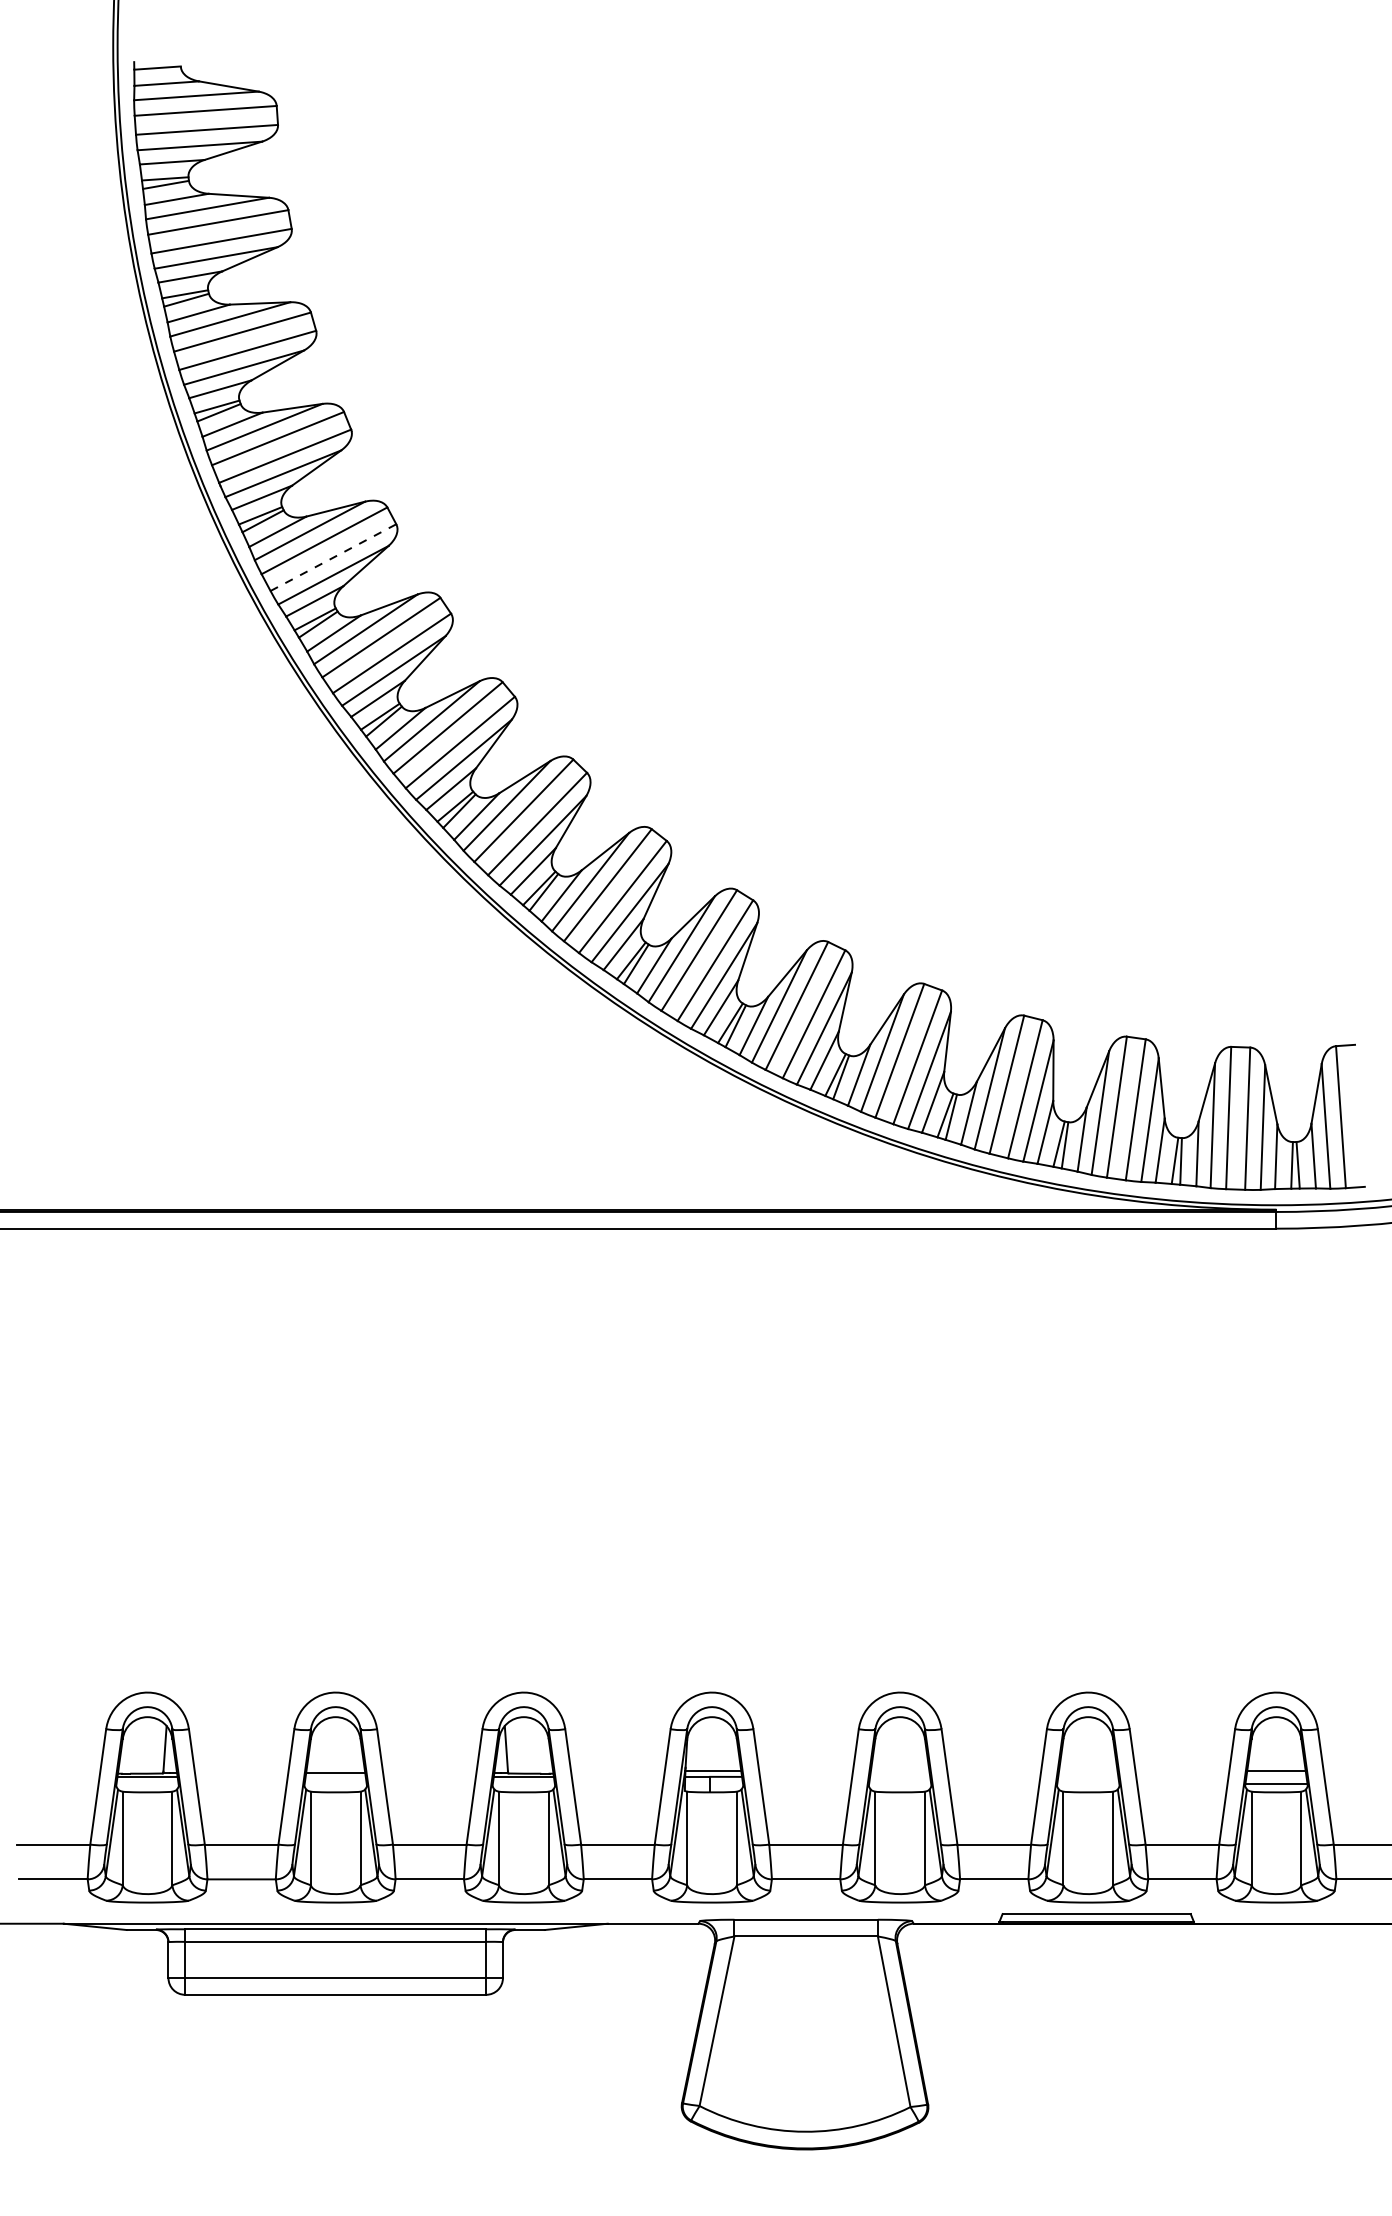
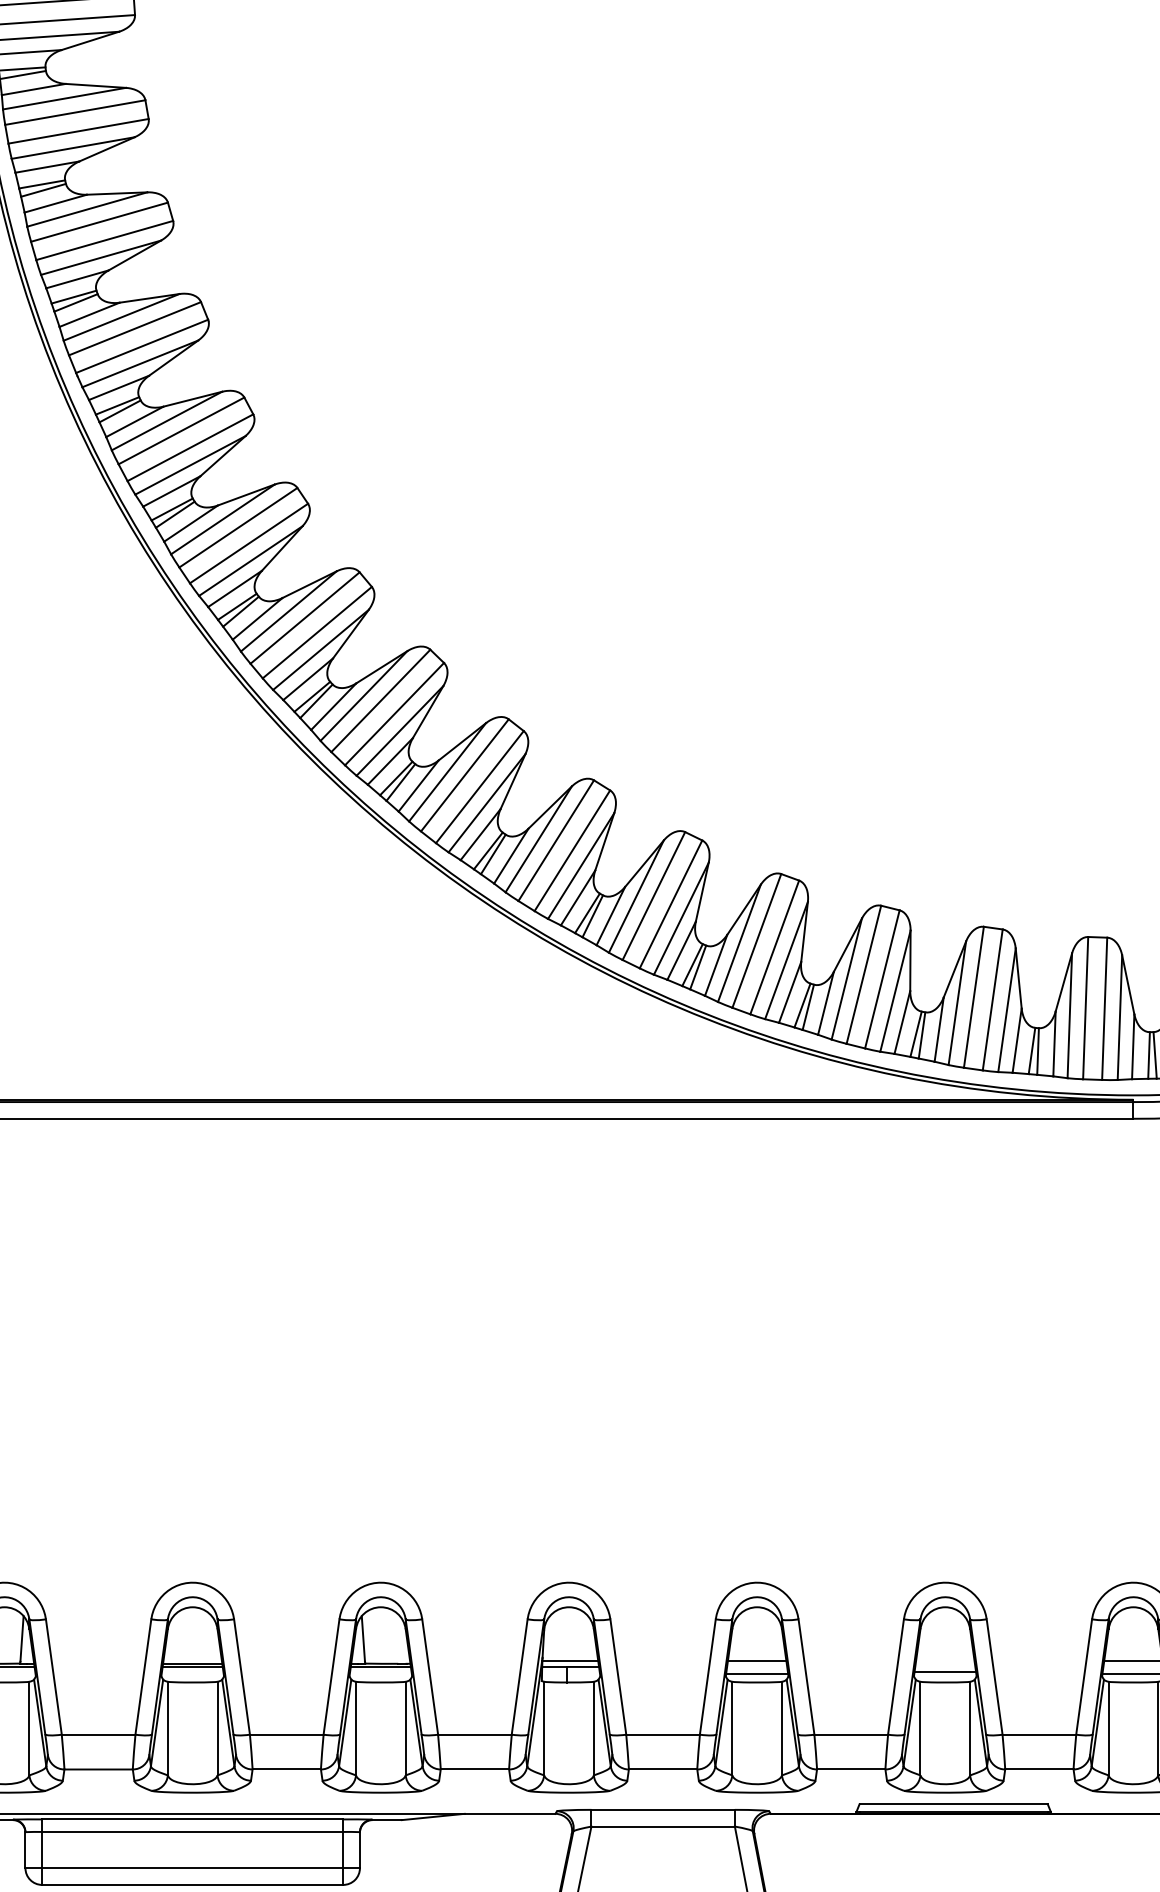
line: (333, 557) -> (190, 447), dashed -> solid
line: (899, 1770) -> (756, 1660), added
line: (335, 1776) -> (192, 1666), added
line: (1088, 1781) -> (945, 1671), added
line: (900, 1783) -> (757, 1673), added

